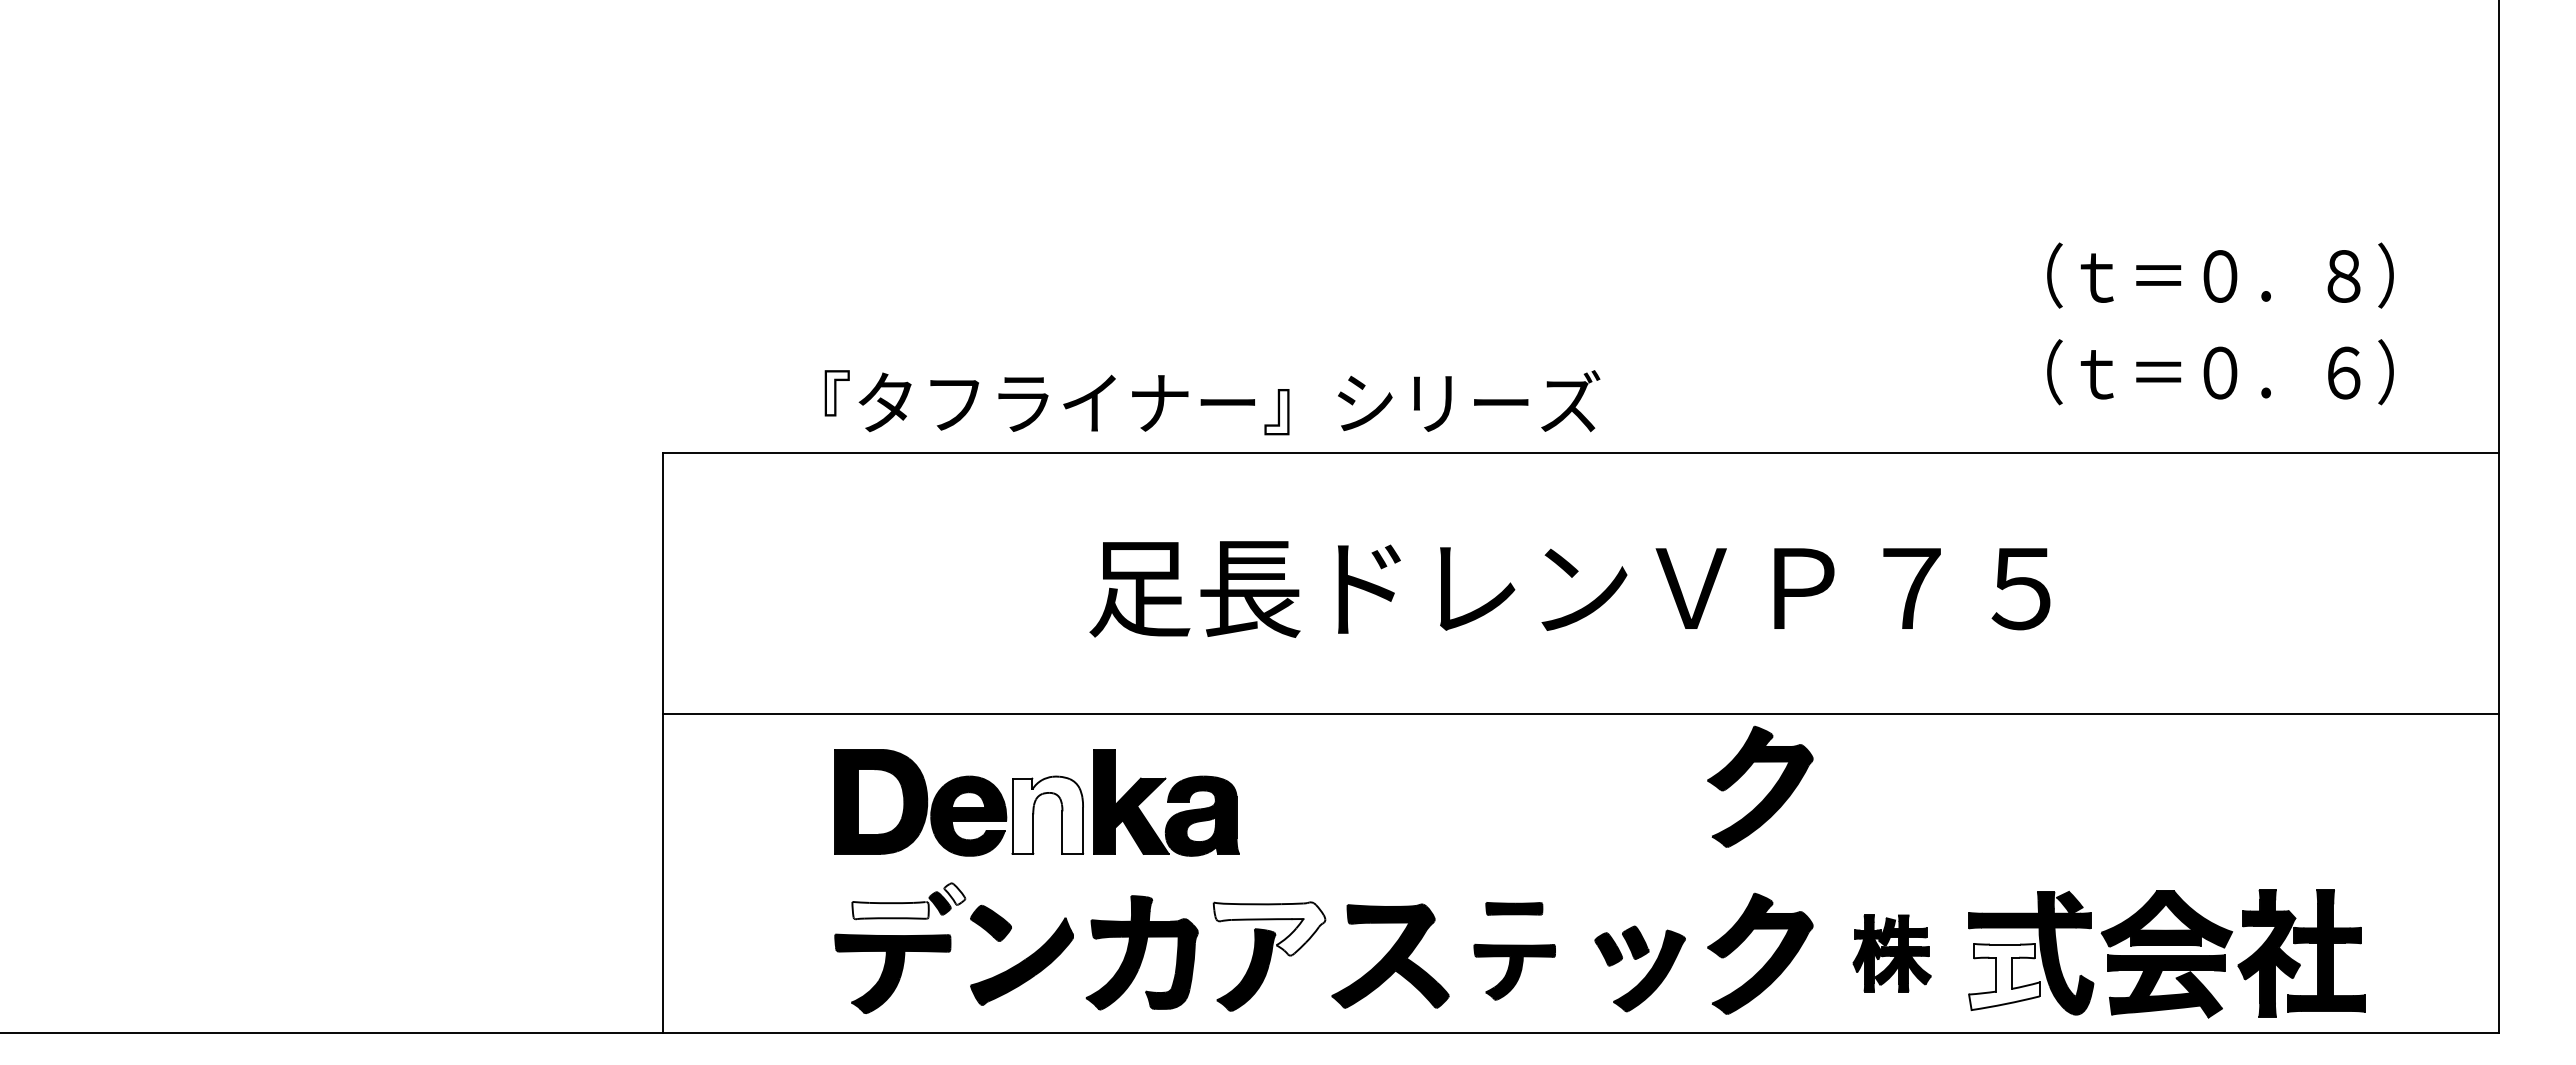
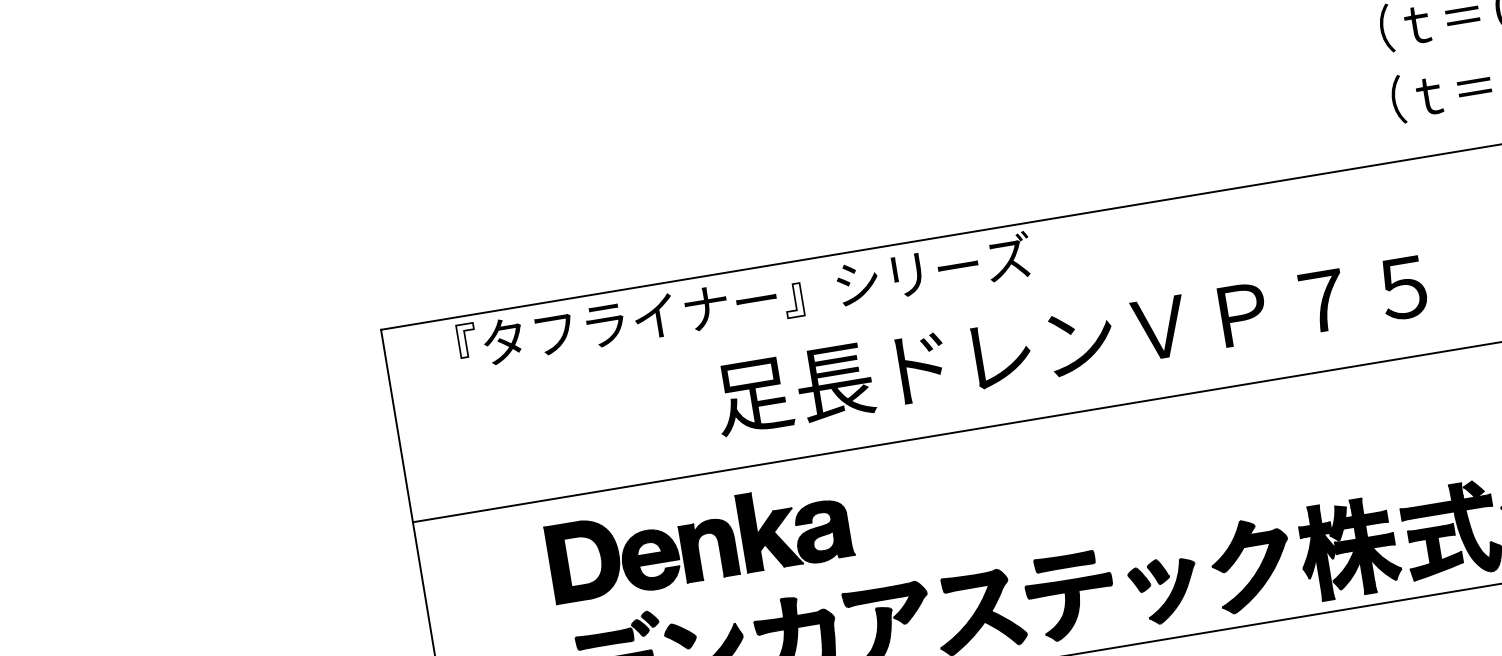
text: (1212, 402) -> (745, 301), moved
text: (1569, 589) -> (1070, 343), moved
part: (1769, 791) -> (1238, 444), removed
fill: (1047, 814) -> (708, 549), added
fill: (954, 893) -> (649, 618), added
part: (1514, 908) -> (1064, 561), size x1.43
fill: (890, 910) -> (604, 639), added
fill: (1269, 928) -> (886, 606), added
part: (1891, 953) -> (1348, 548), size x1.67
part: (1514, 972) -> (1072, 608), size x1.43
fill: (2004, 976) -> (1434, 551), added

